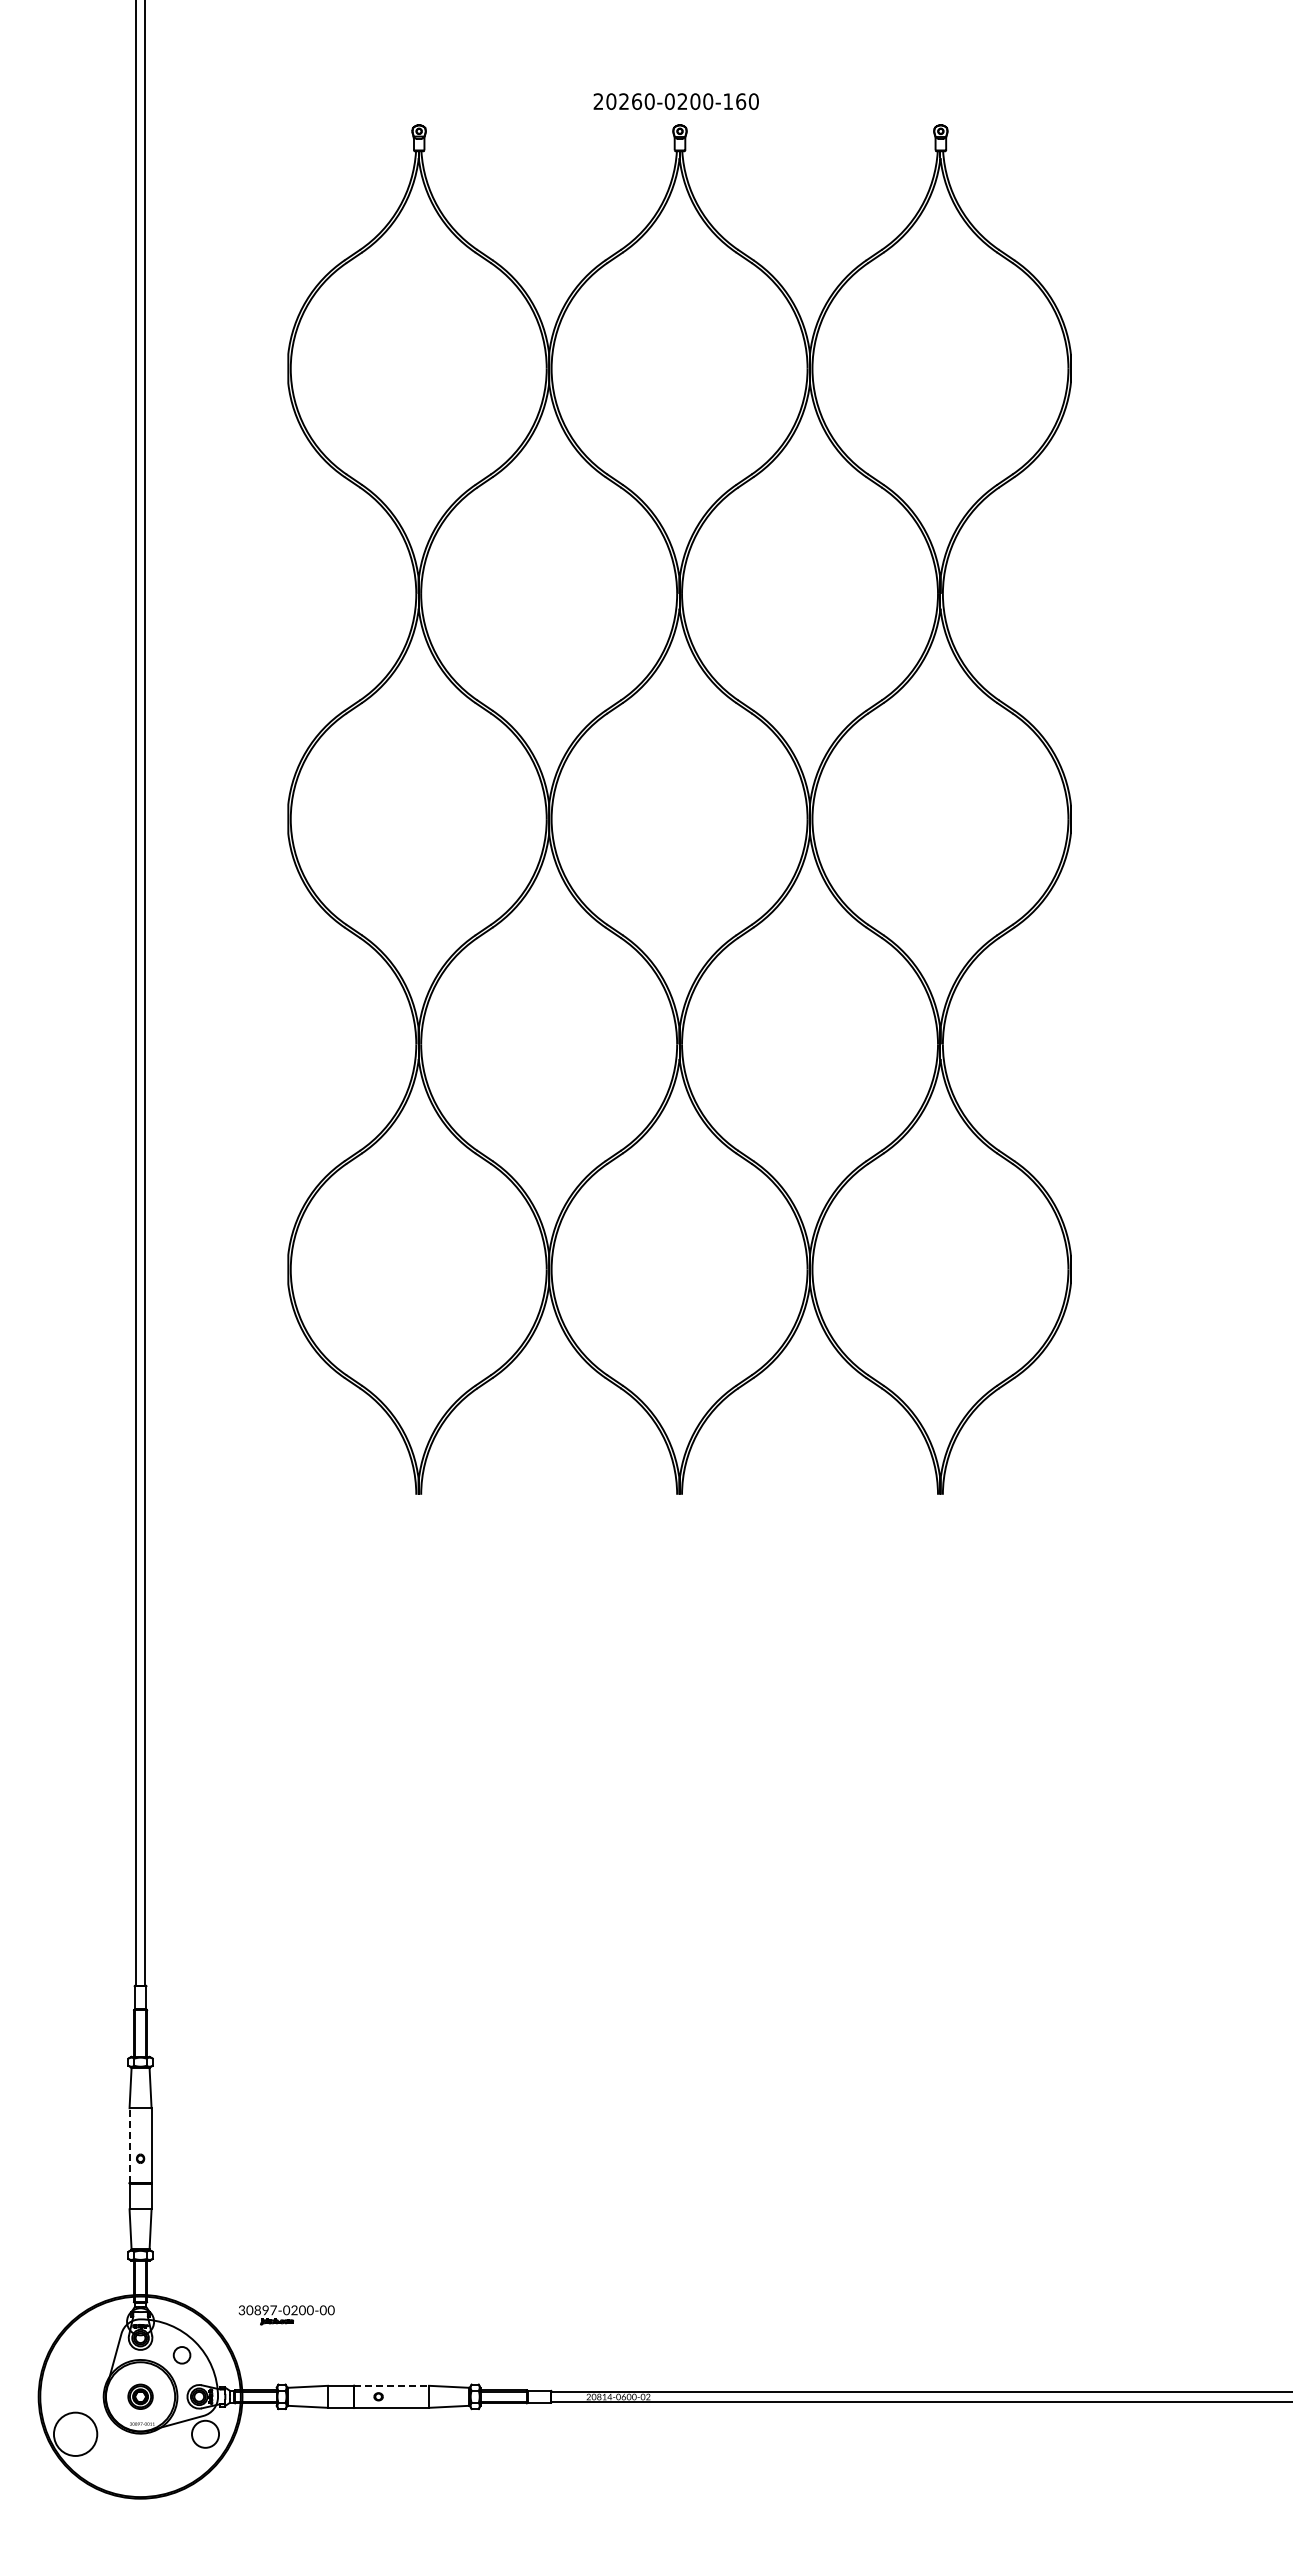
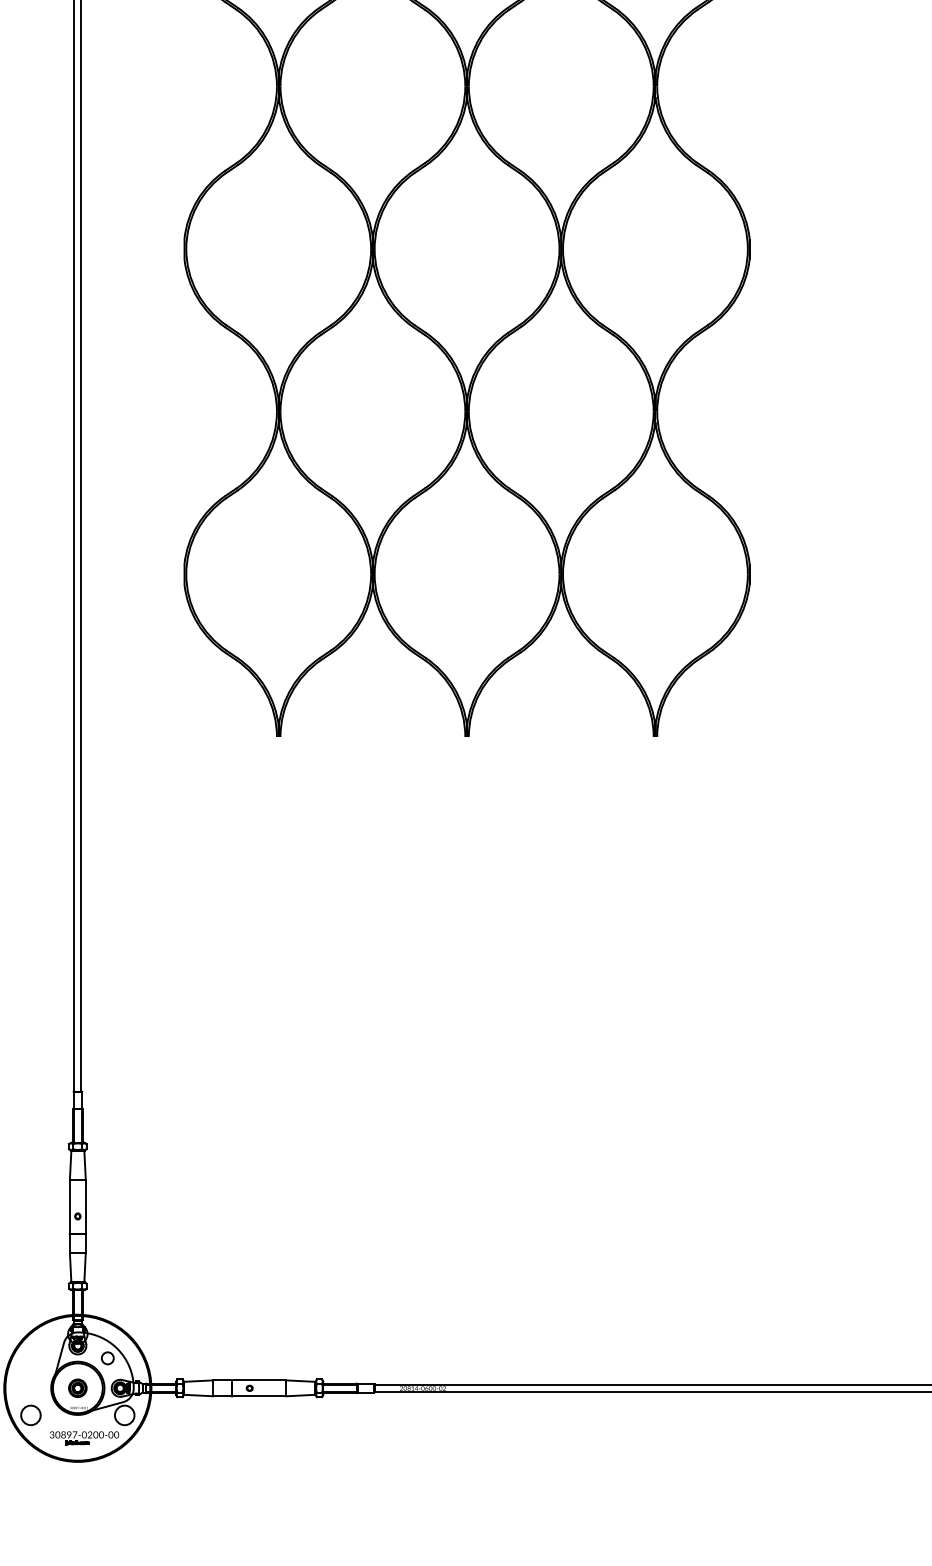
line: (129, 2145) -> (69, 1206), dashed -> solid
part: (286, 2315) -> (84, 1438), moved
line: (392, 2385) -> (259, 1380), dashed -> solid
circle: (75, 2433) -> (30, 1414), size x0.62

